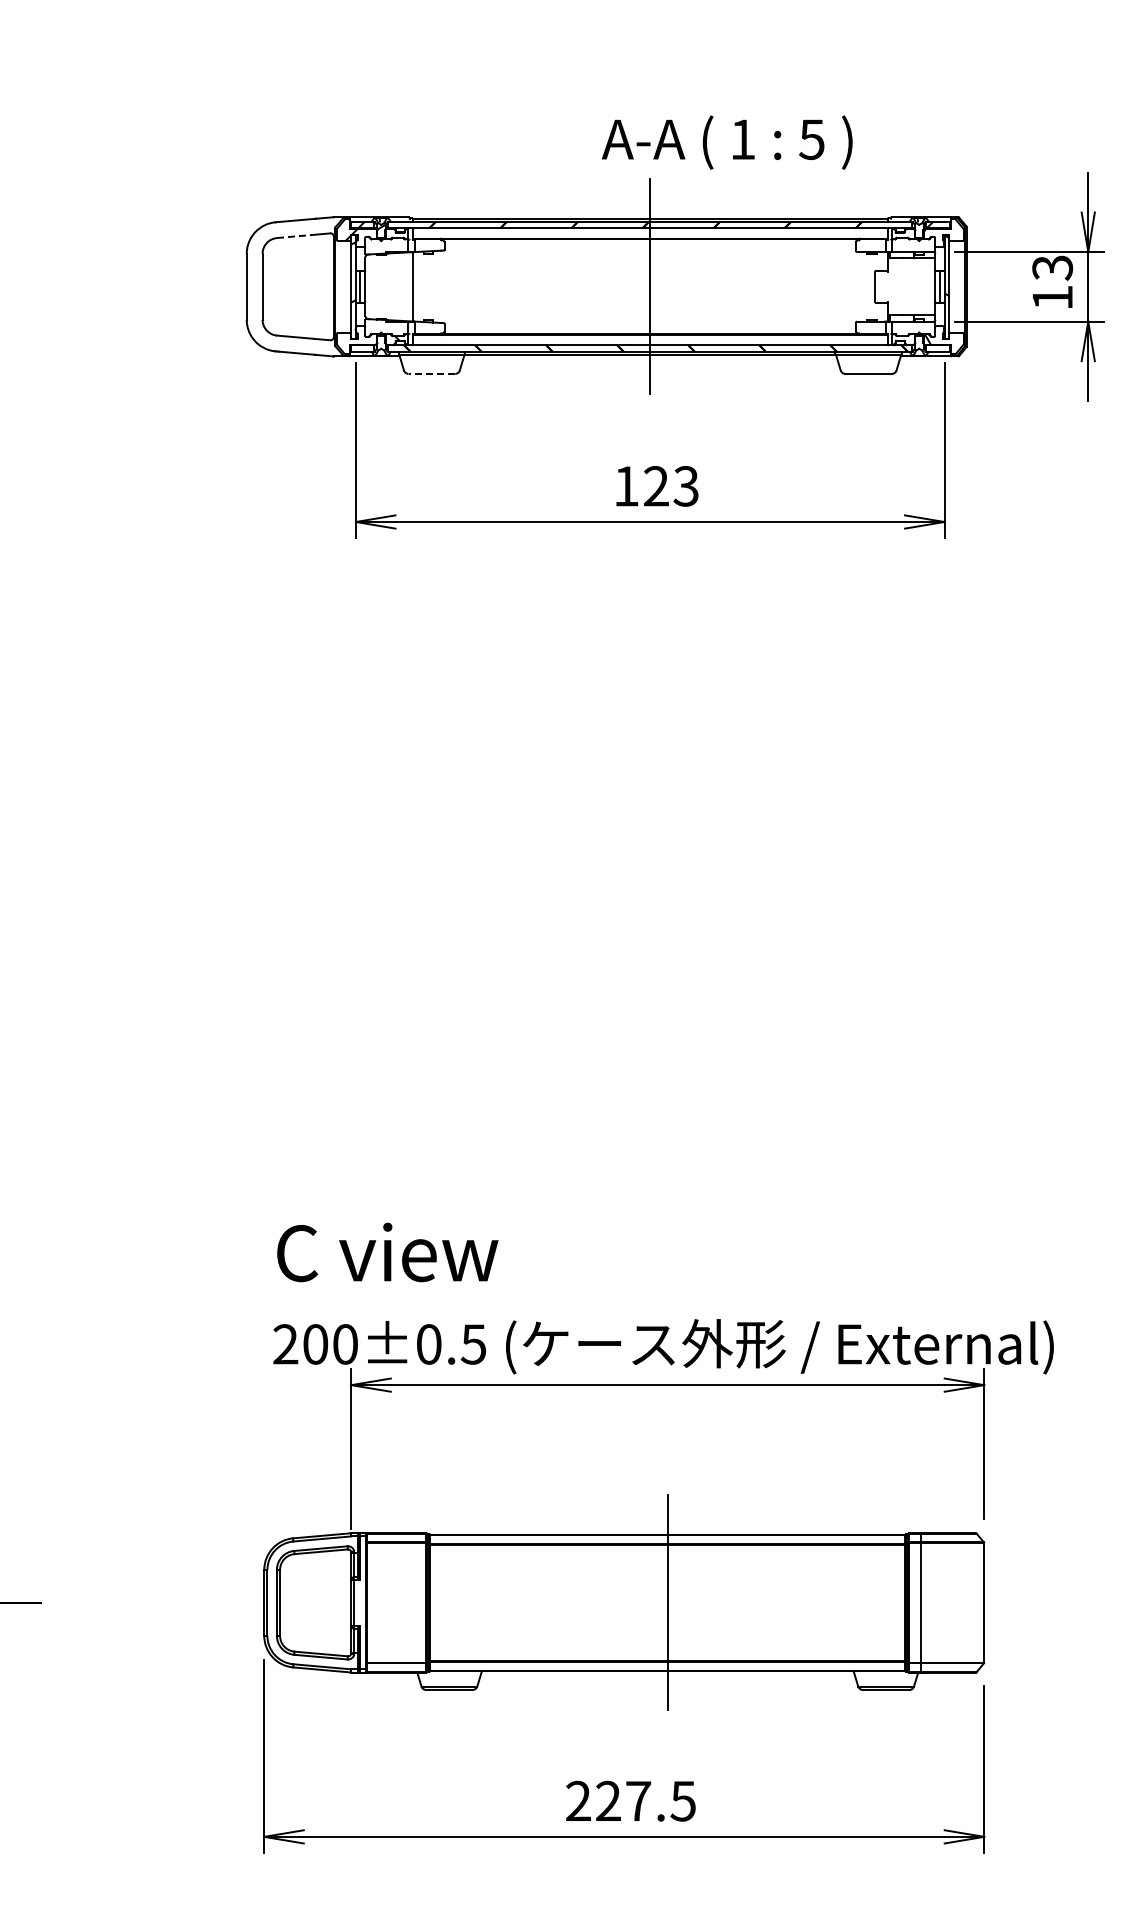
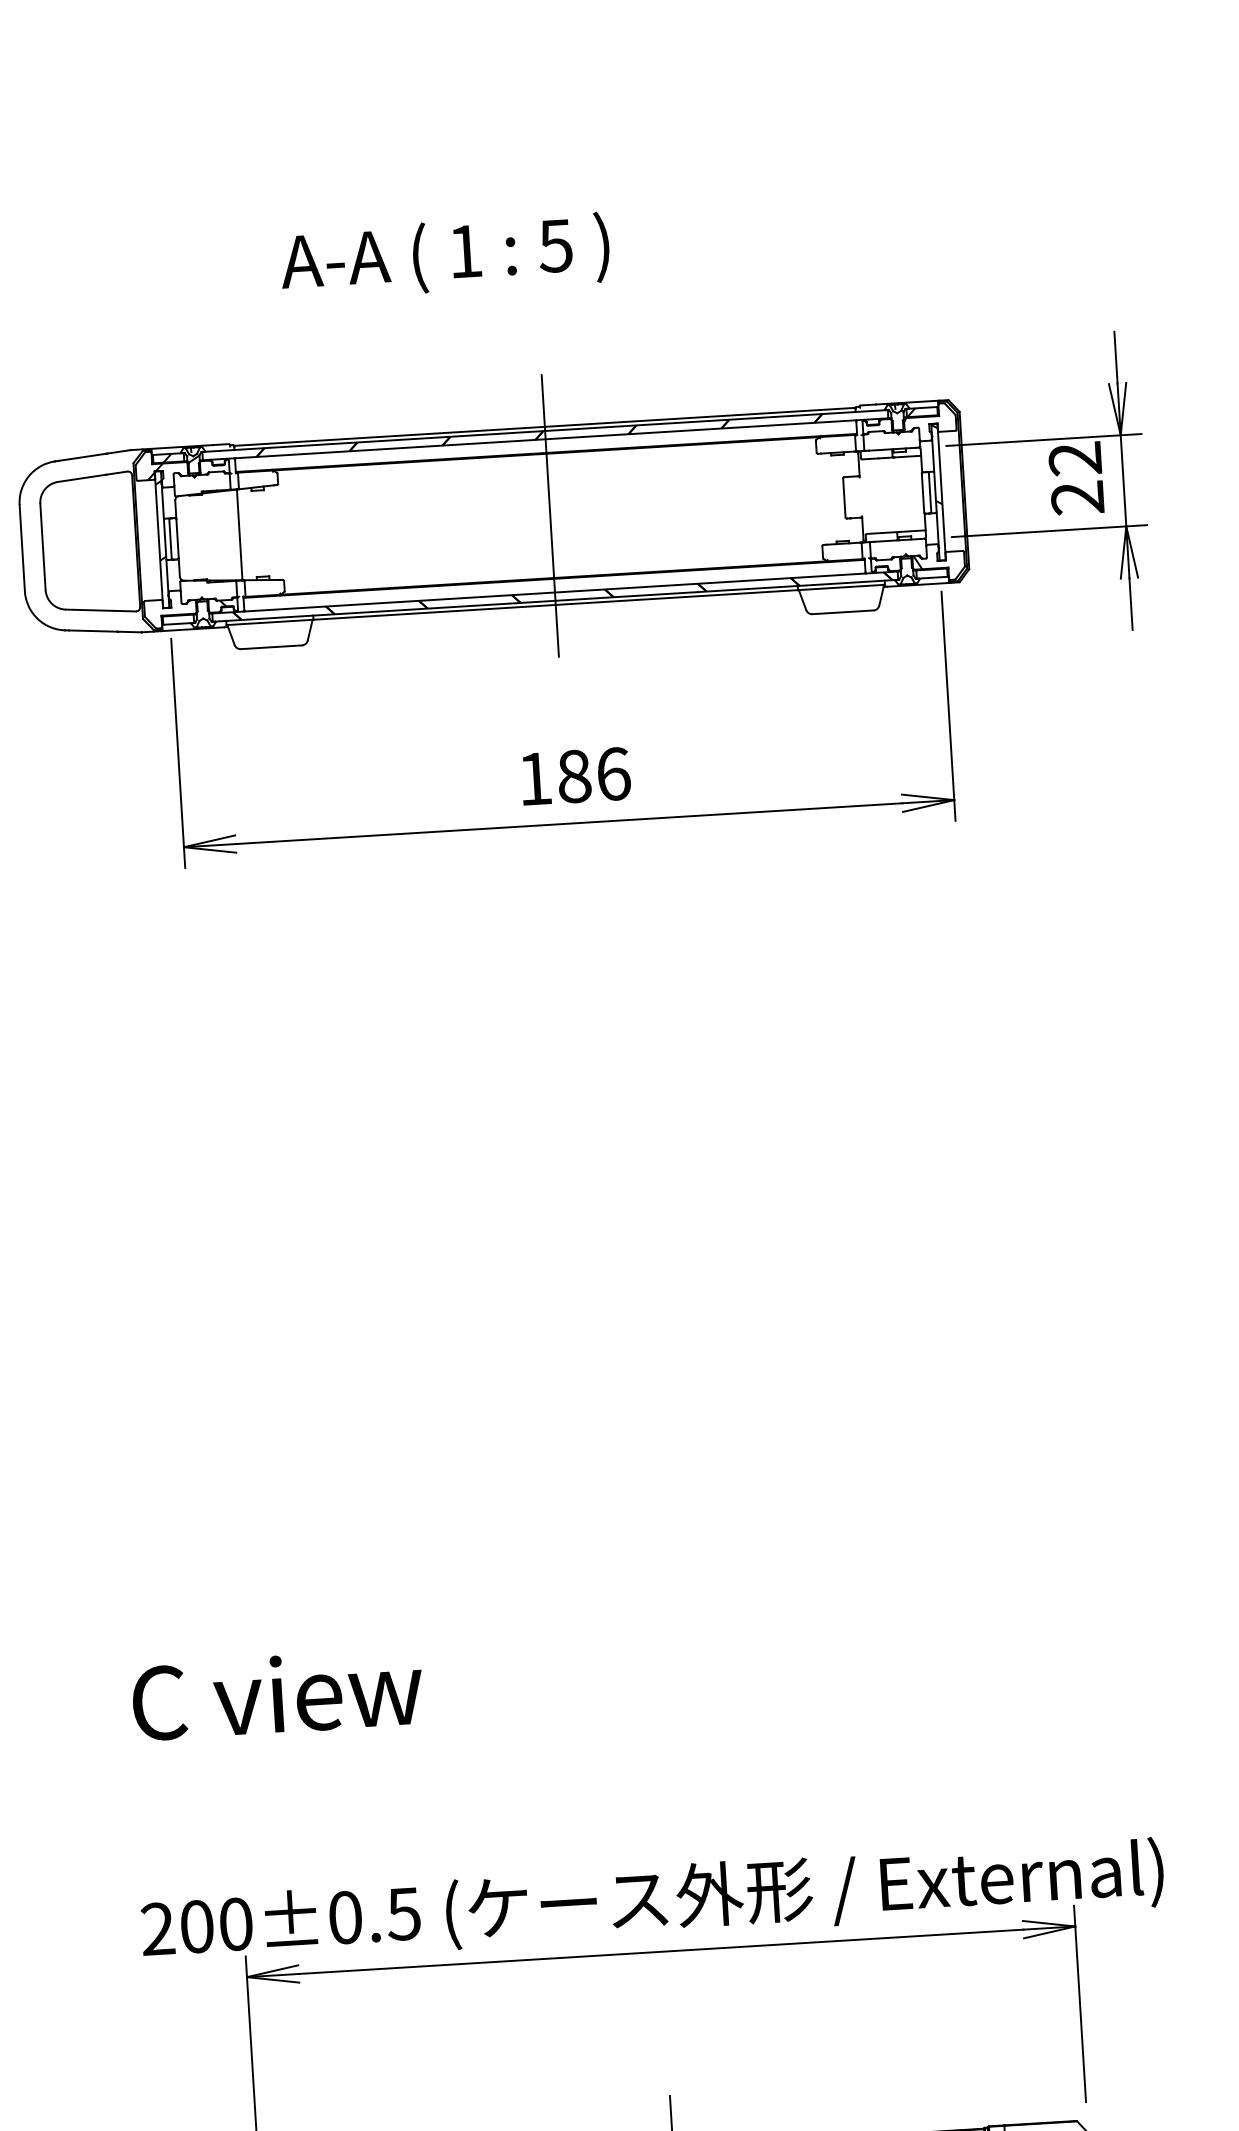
text: (727, 142) -> (445, 256), moved
line: (295, 236) -> (82, 478), dashed -> solid
text: (1052, 282) -> (1076, 478), 13 -> 22
line: (431, 373) -> (270, 646), dashed -> solid
text: (671, 486) -> (594, 775), 123 -> 186
text: (387, 1252) -> (277, 1694), moved

